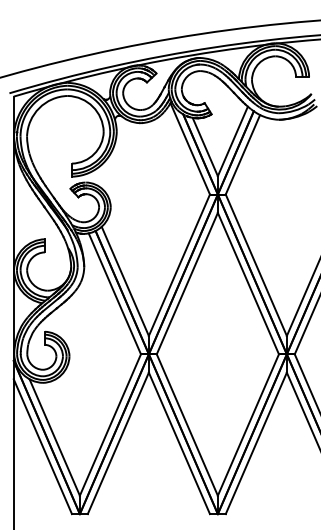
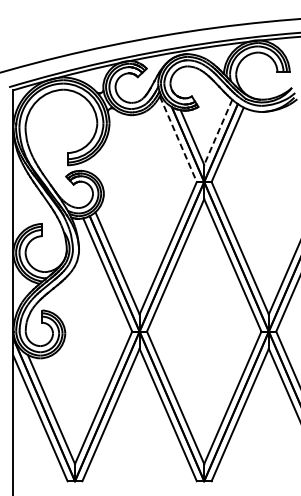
line: (232, 141) -> (217, 132), solid -> dashed
line: (190, 148) -> (178, 138), solid -> dashed

